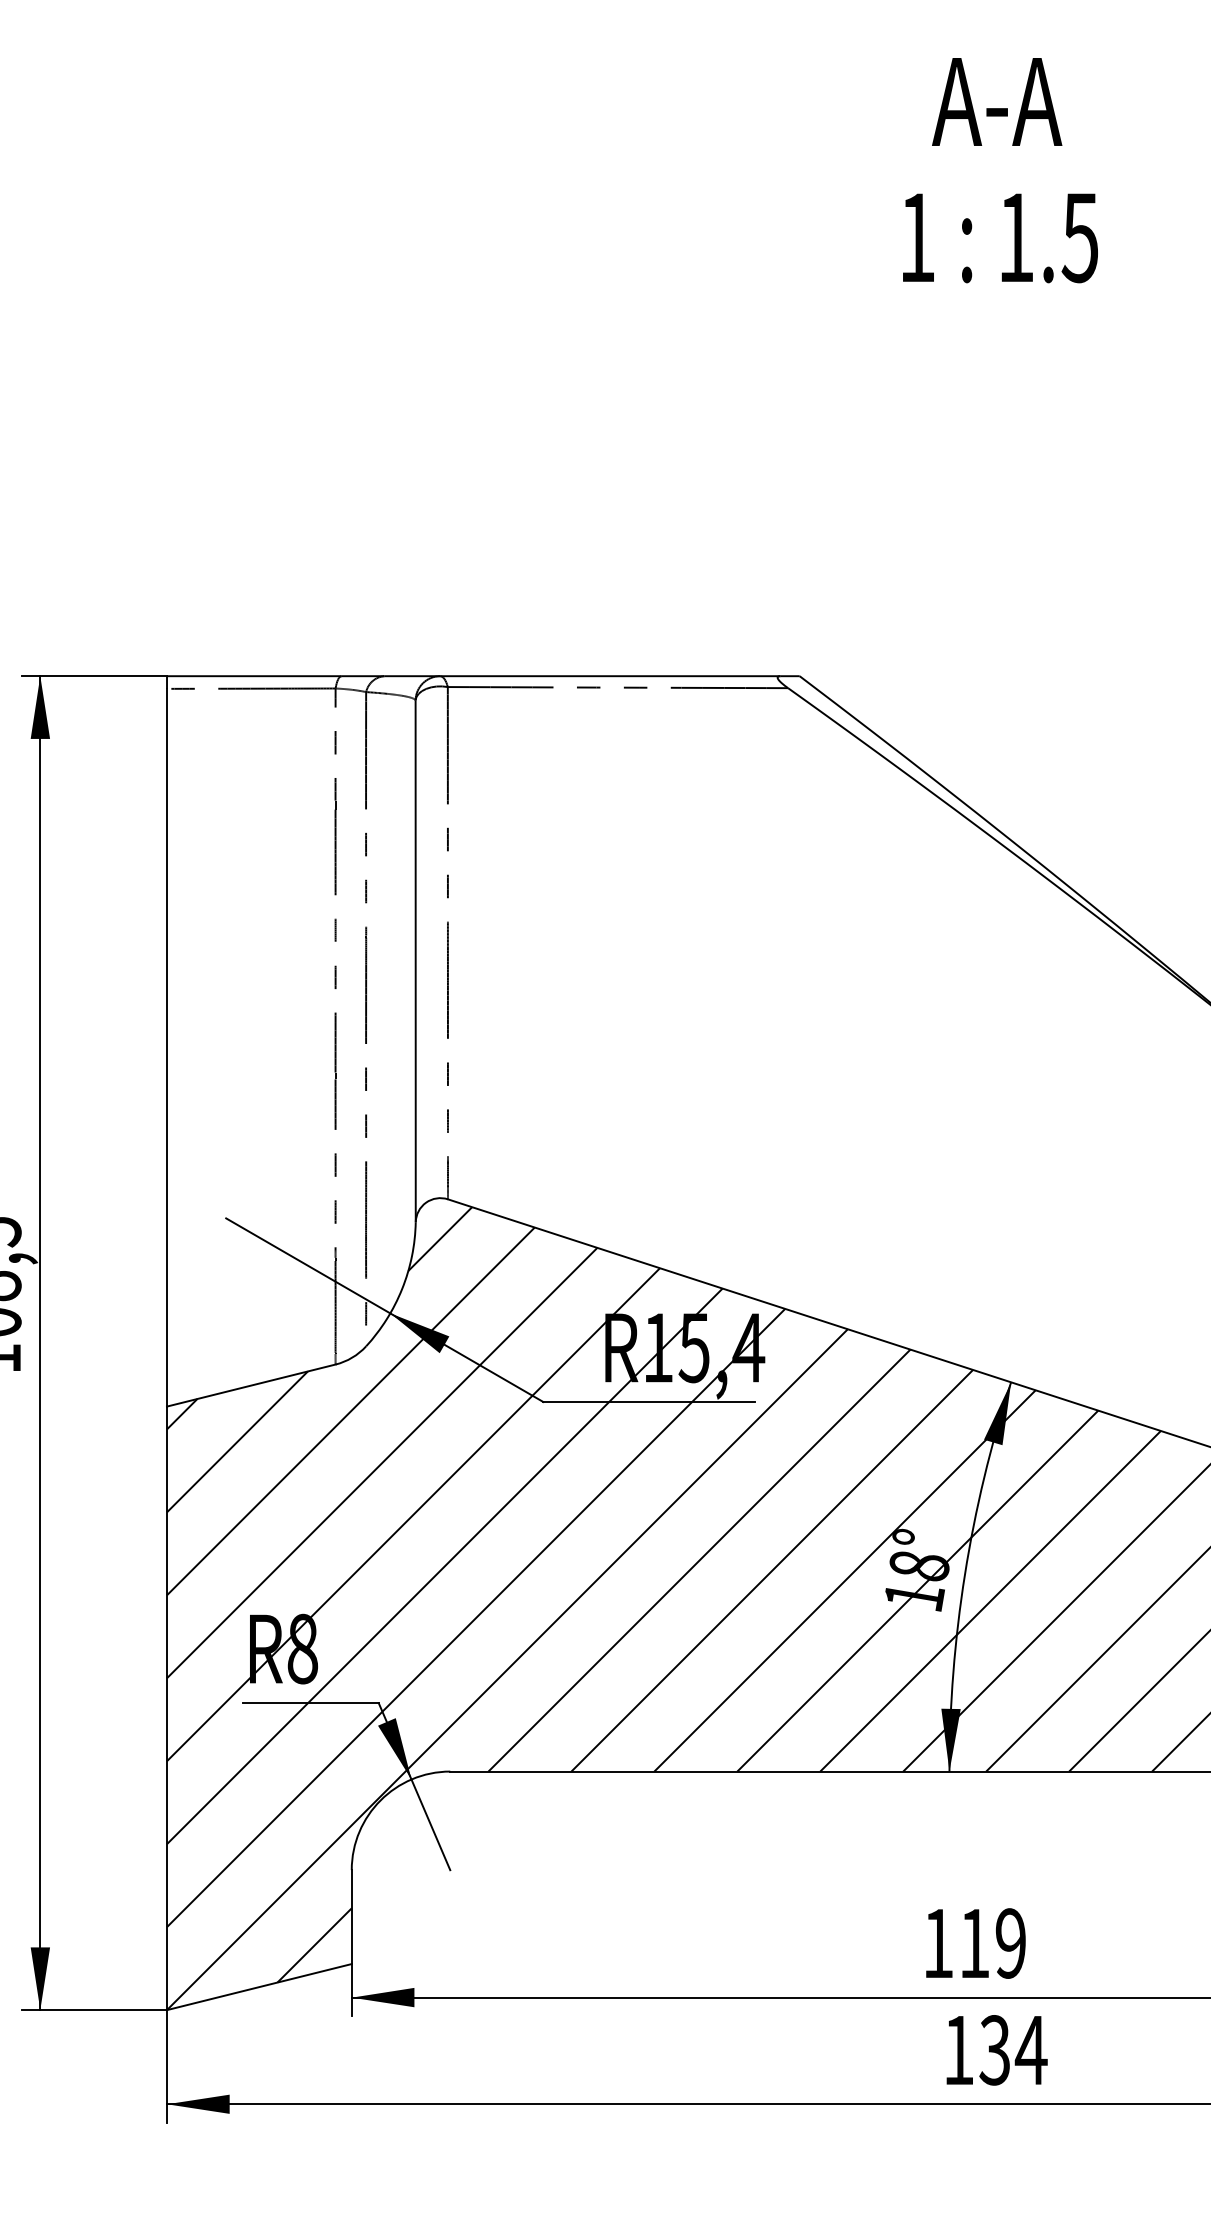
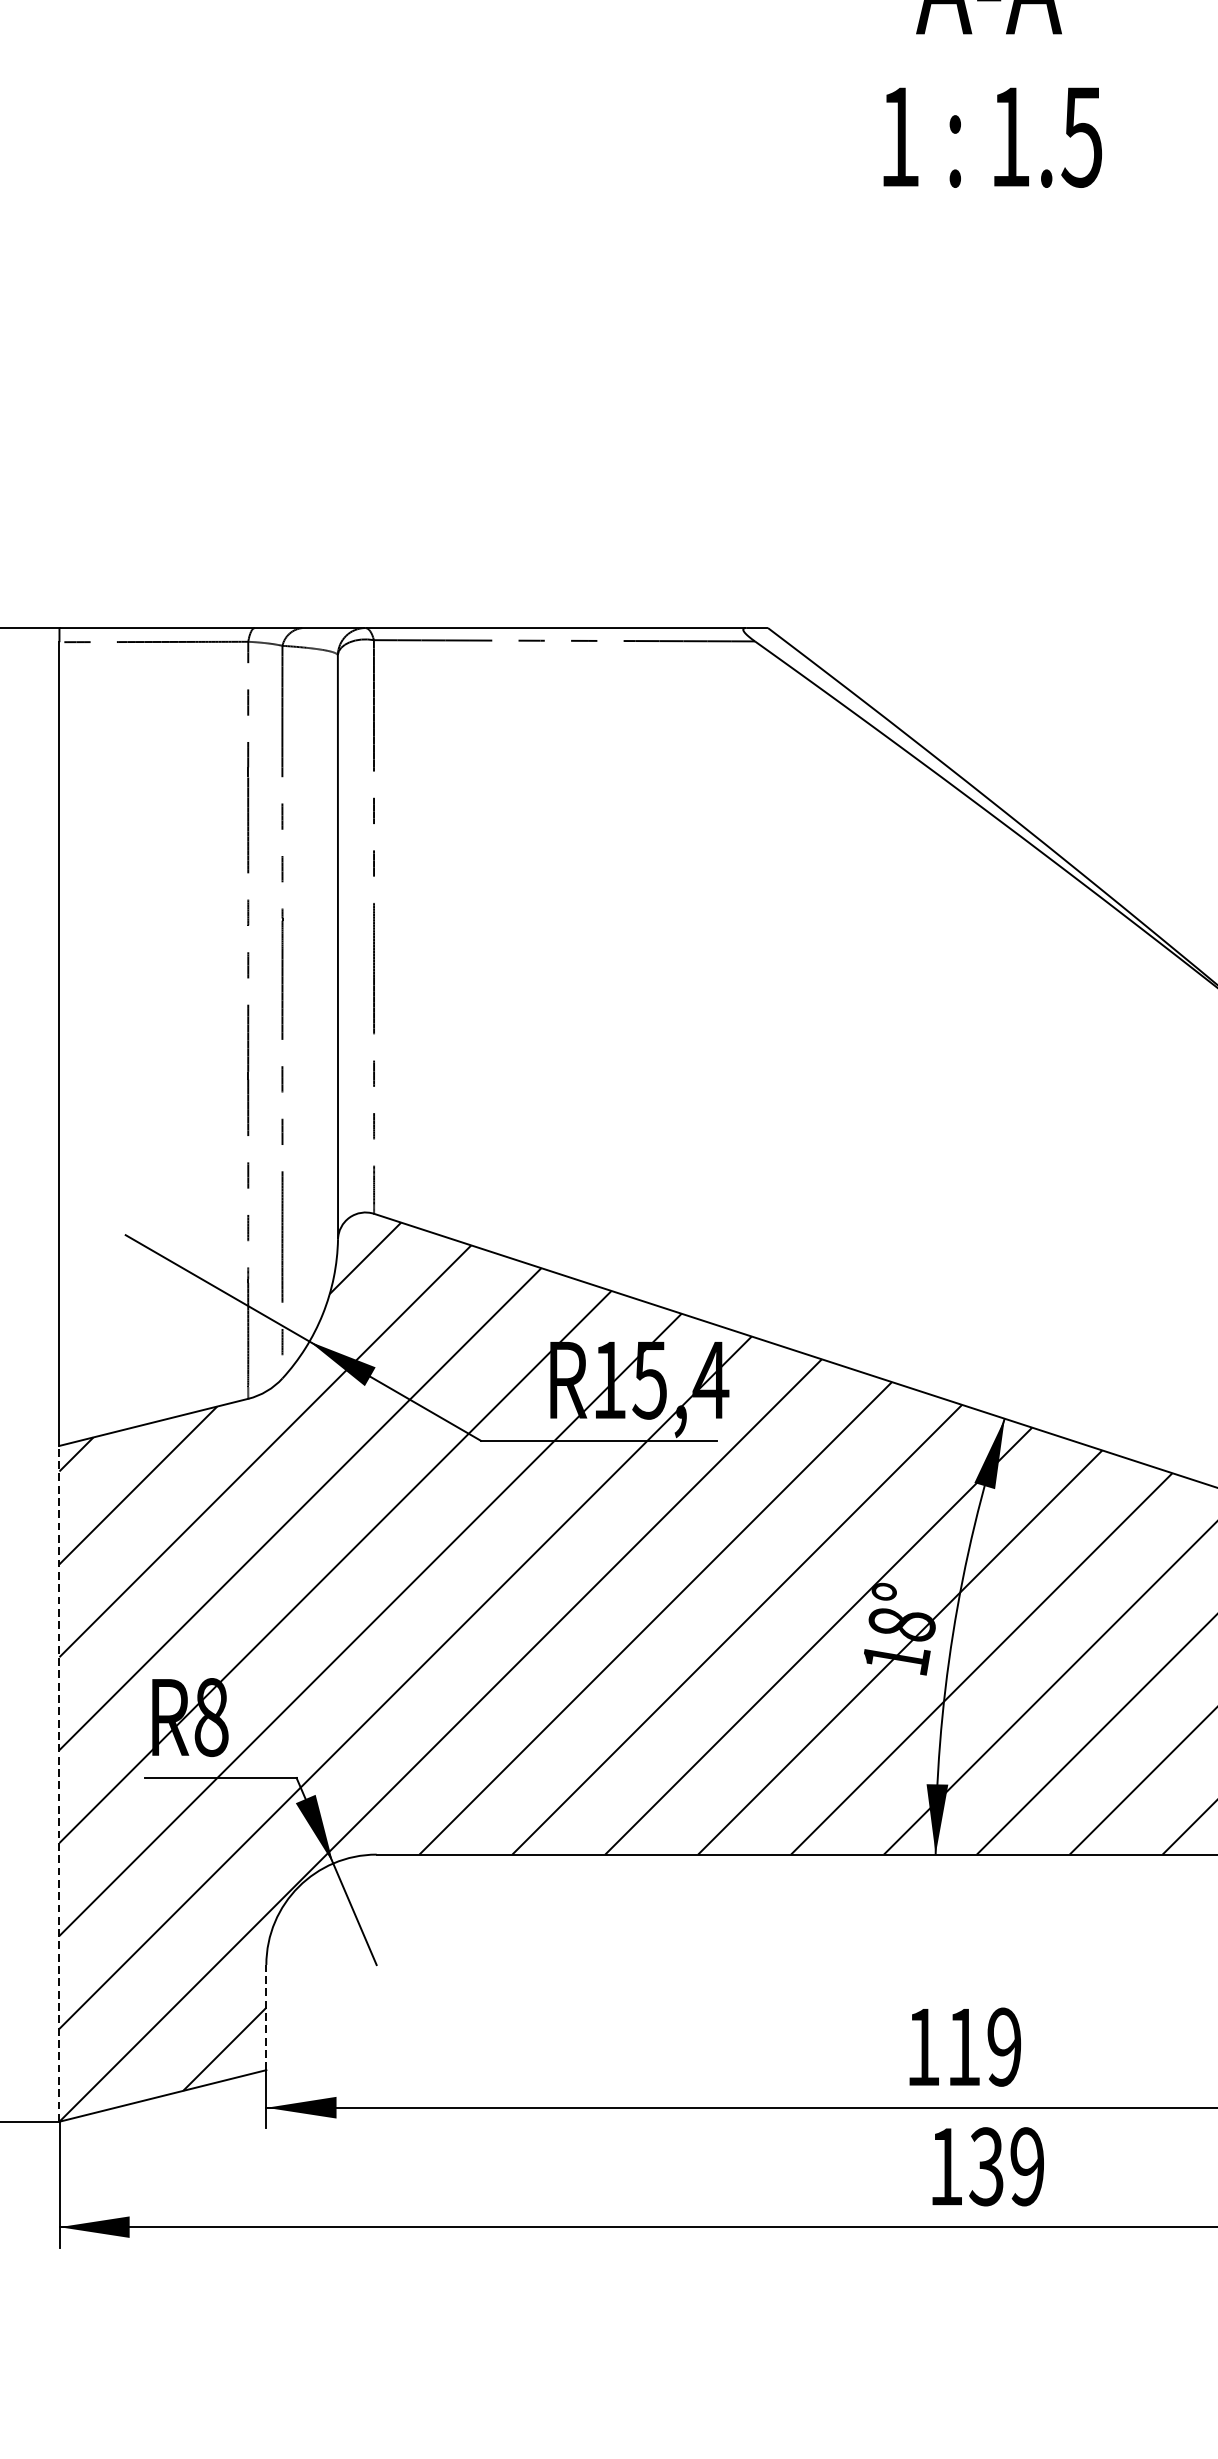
line: (167, 1708) -> (60, 1783), solid -> dashed
line: (351, 1917) -> (266, 2018), solid -> dashed
text: (1030, 2050) -> (1026, 2166), 134 -> 139

